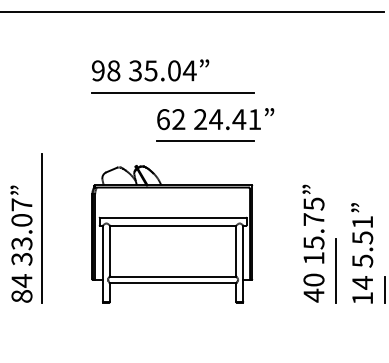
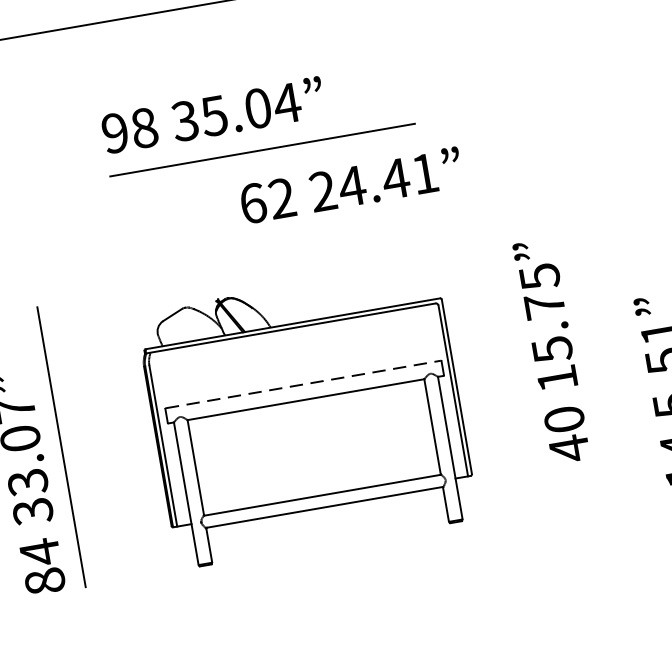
line: (205, 141) -> (339, 230), removed
line: (173, 217) -> (304, 384), solid -> dashed
text: (313, 243) -> (551, 350), moved
line: (335, 270) -> (625, 431), removed

